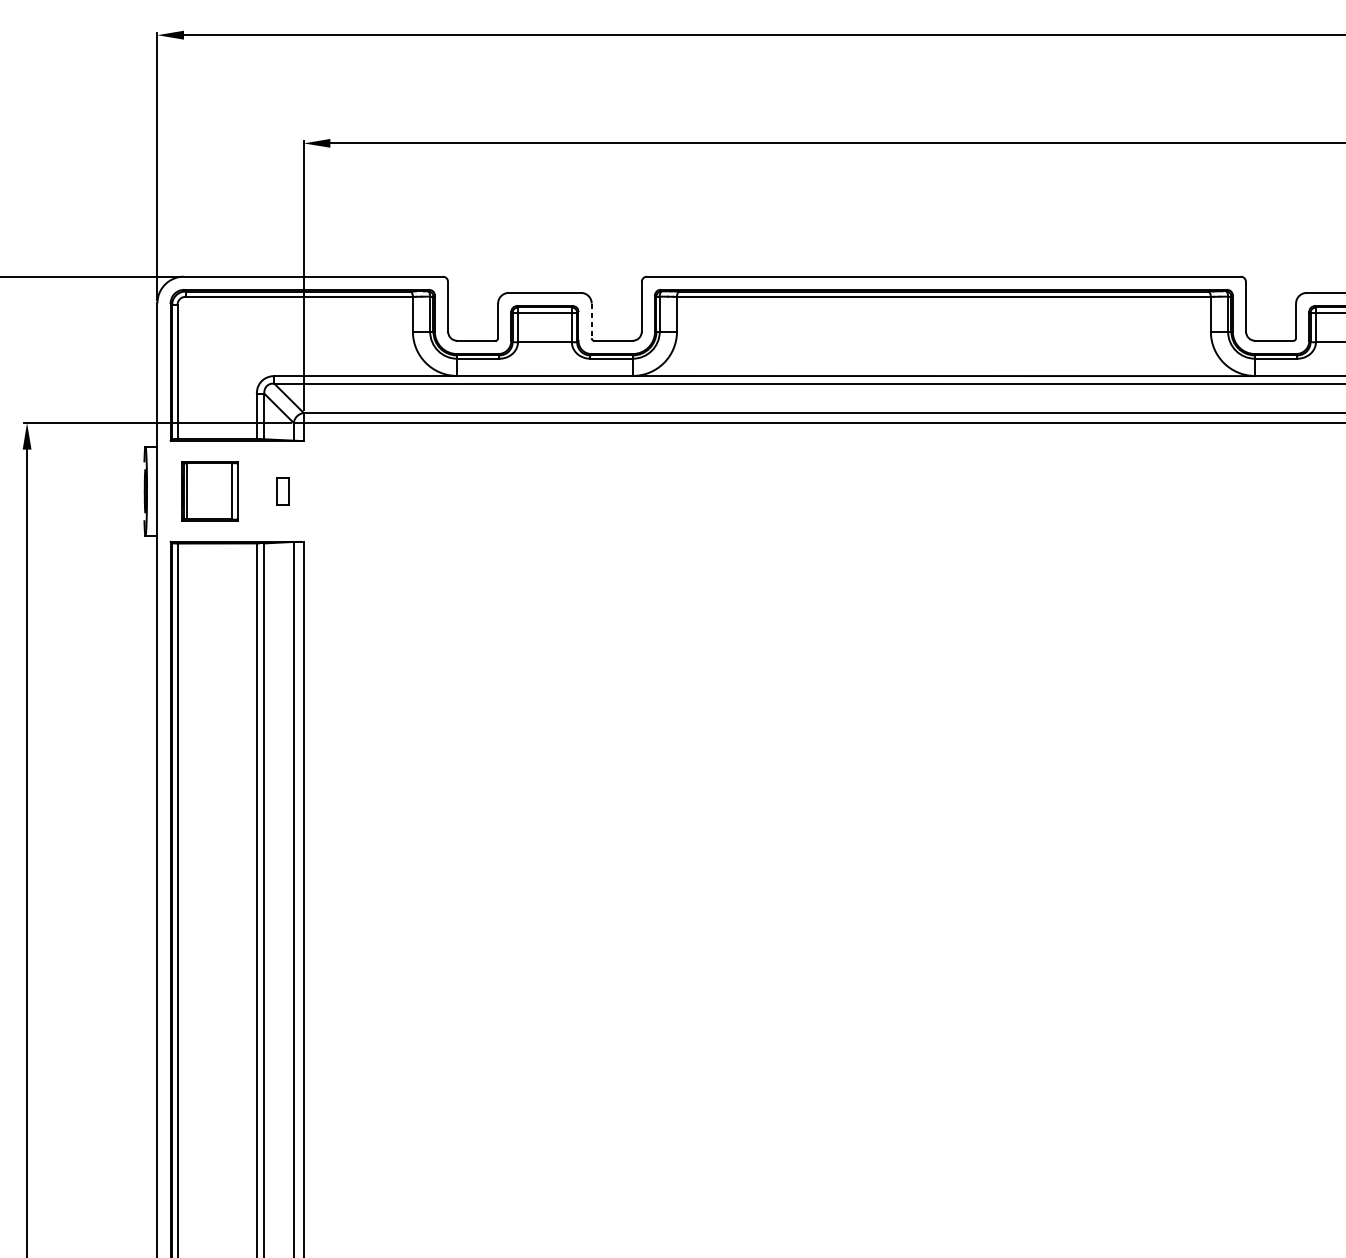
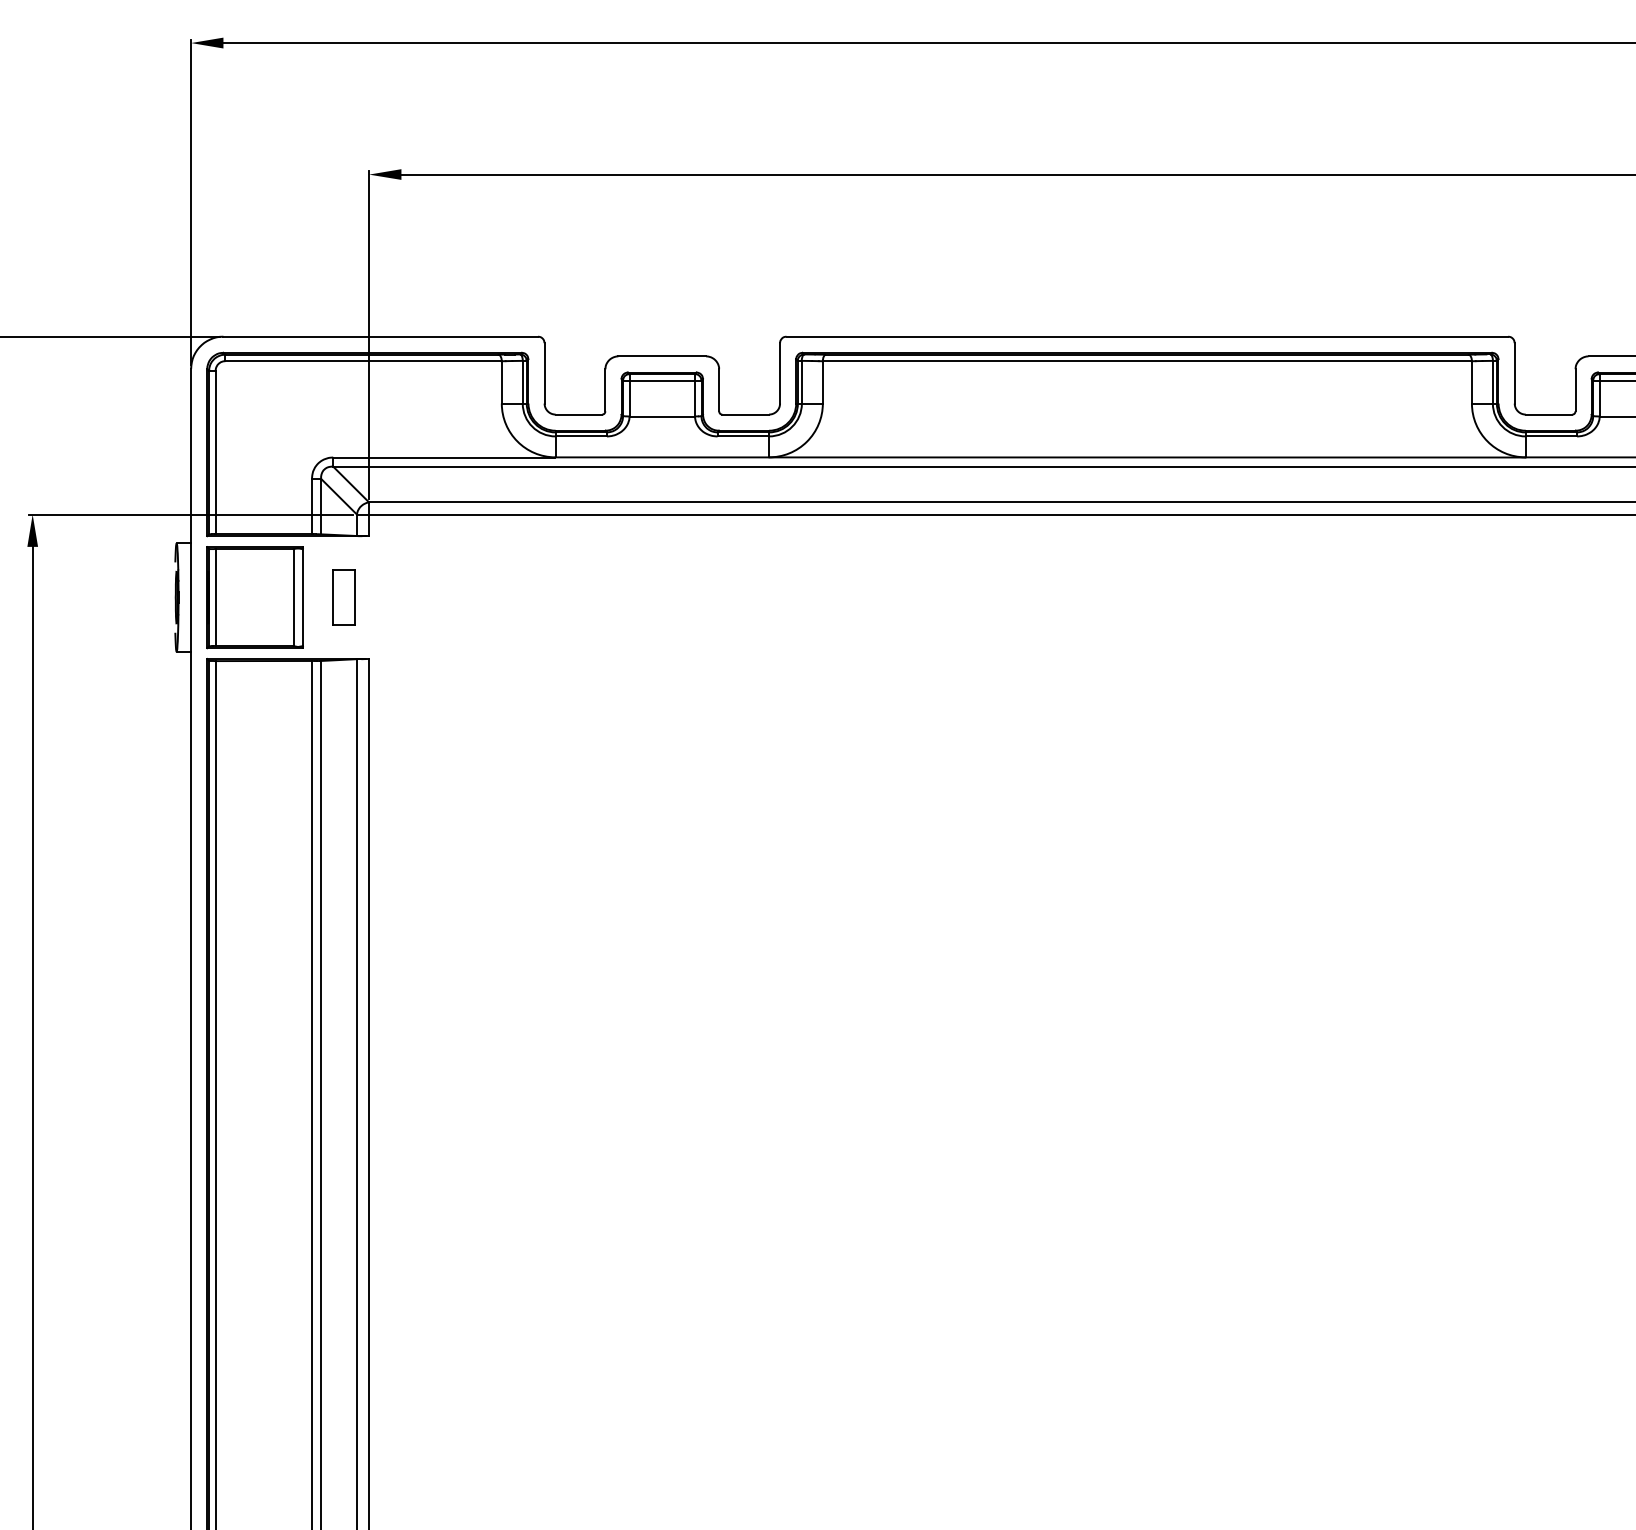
line: (591, 320) -> (719, 390), dashed -> solid
part: (209, 491) -> (254, 597), size x1.43
part: (282, 491) -> (343, 597), size x1.67

